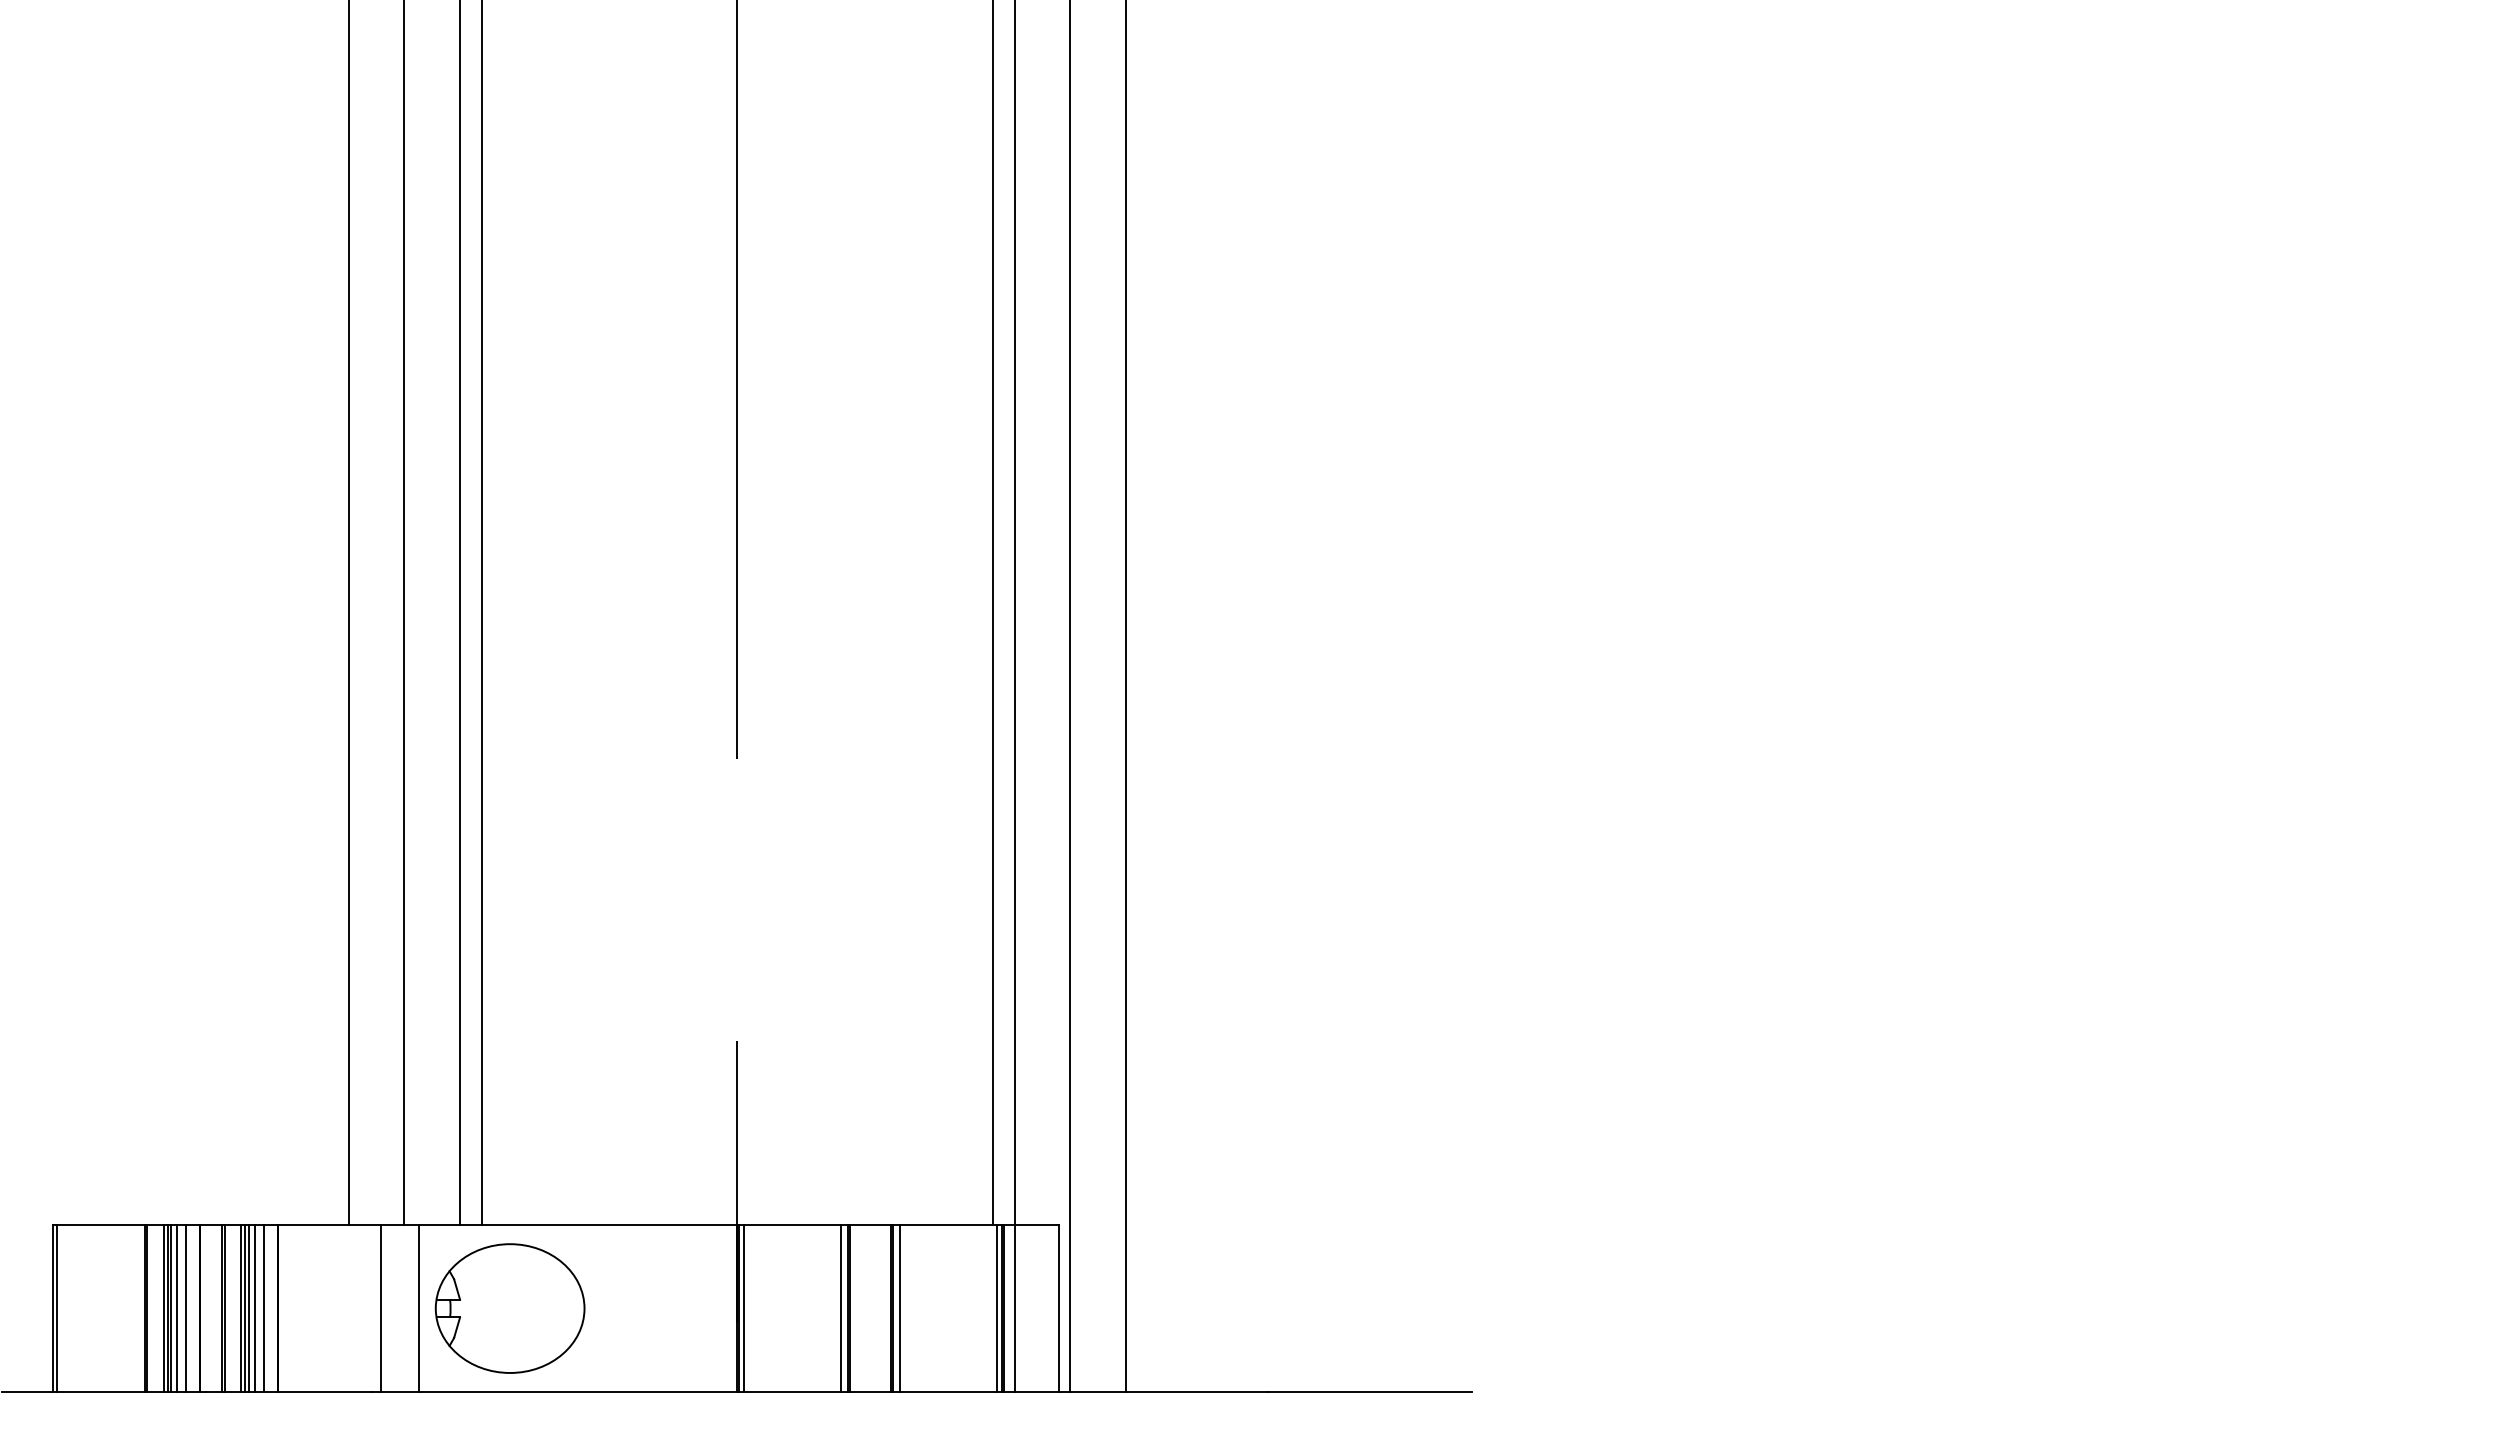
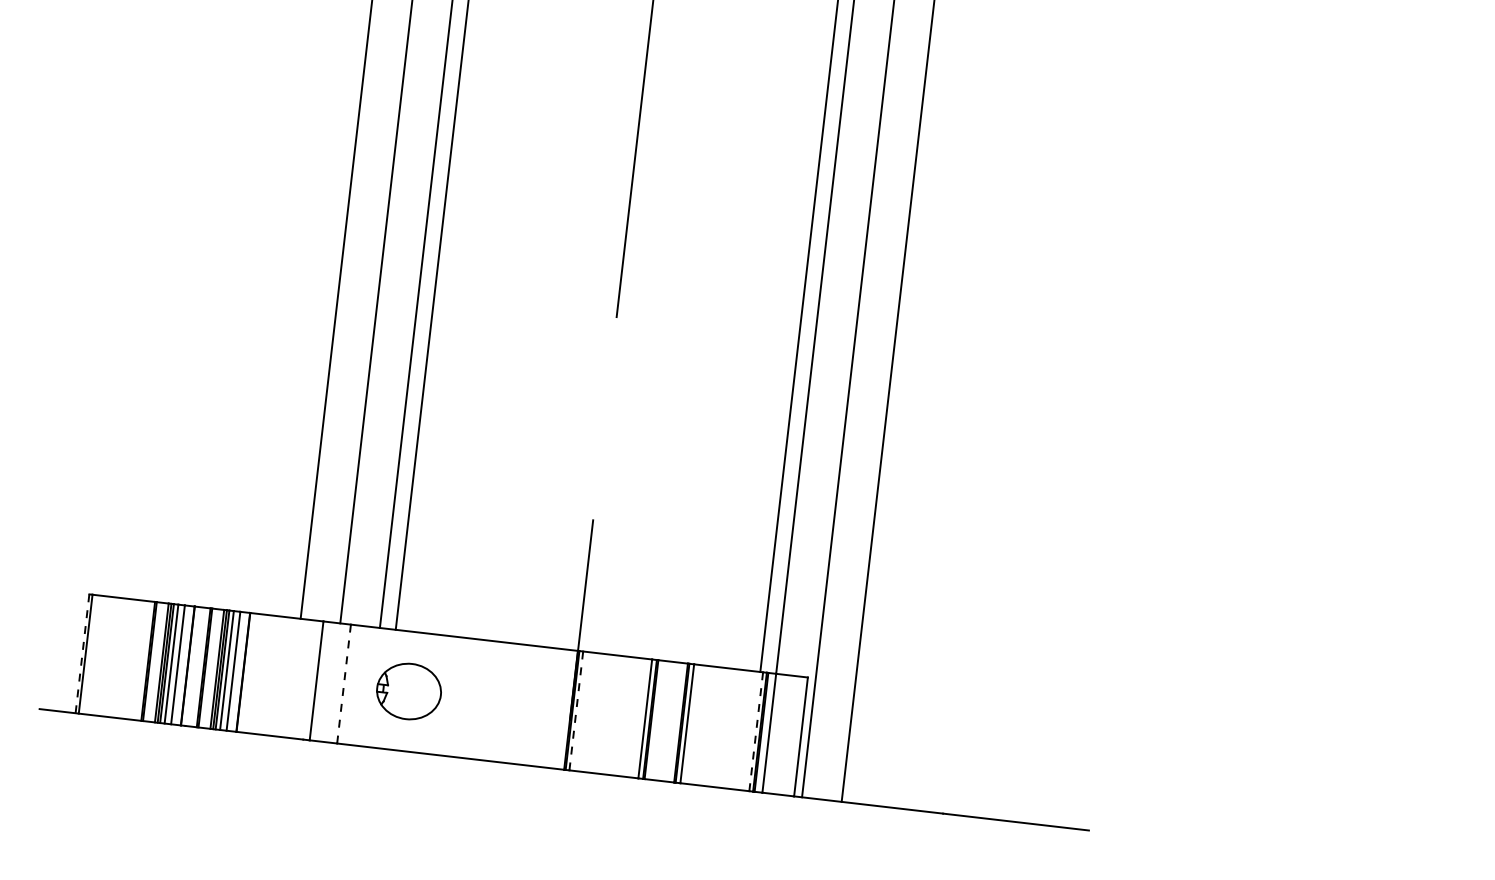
line: (419, 1308) -> (344, 684), solid -> dashed
part: (509, 1308) -> (408, 691), size x0.6
line: (744, 1308) -> (576, 710), solid -> dashed
line: (996, 1308) -> (756, 731), solid -> dashed
line: (52, 1309) -> (82, 654), solid -> dashed

